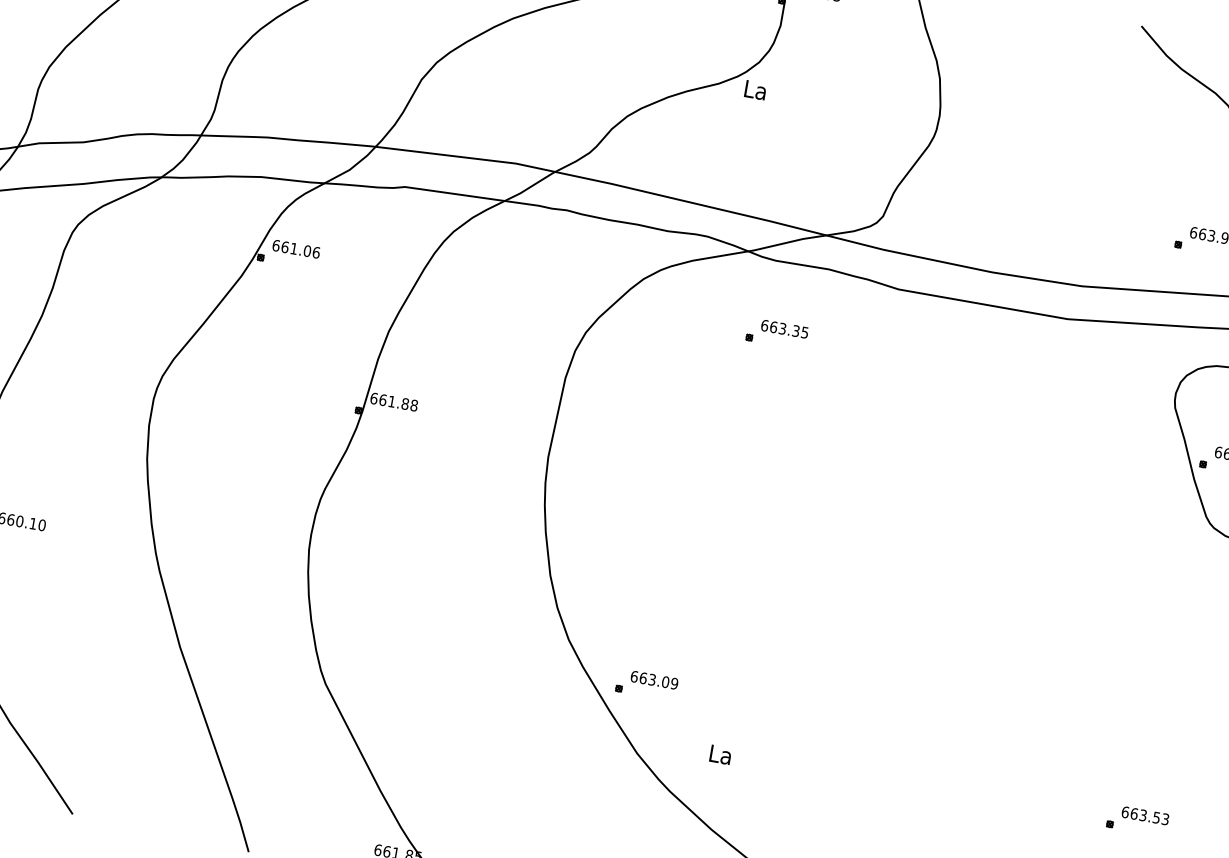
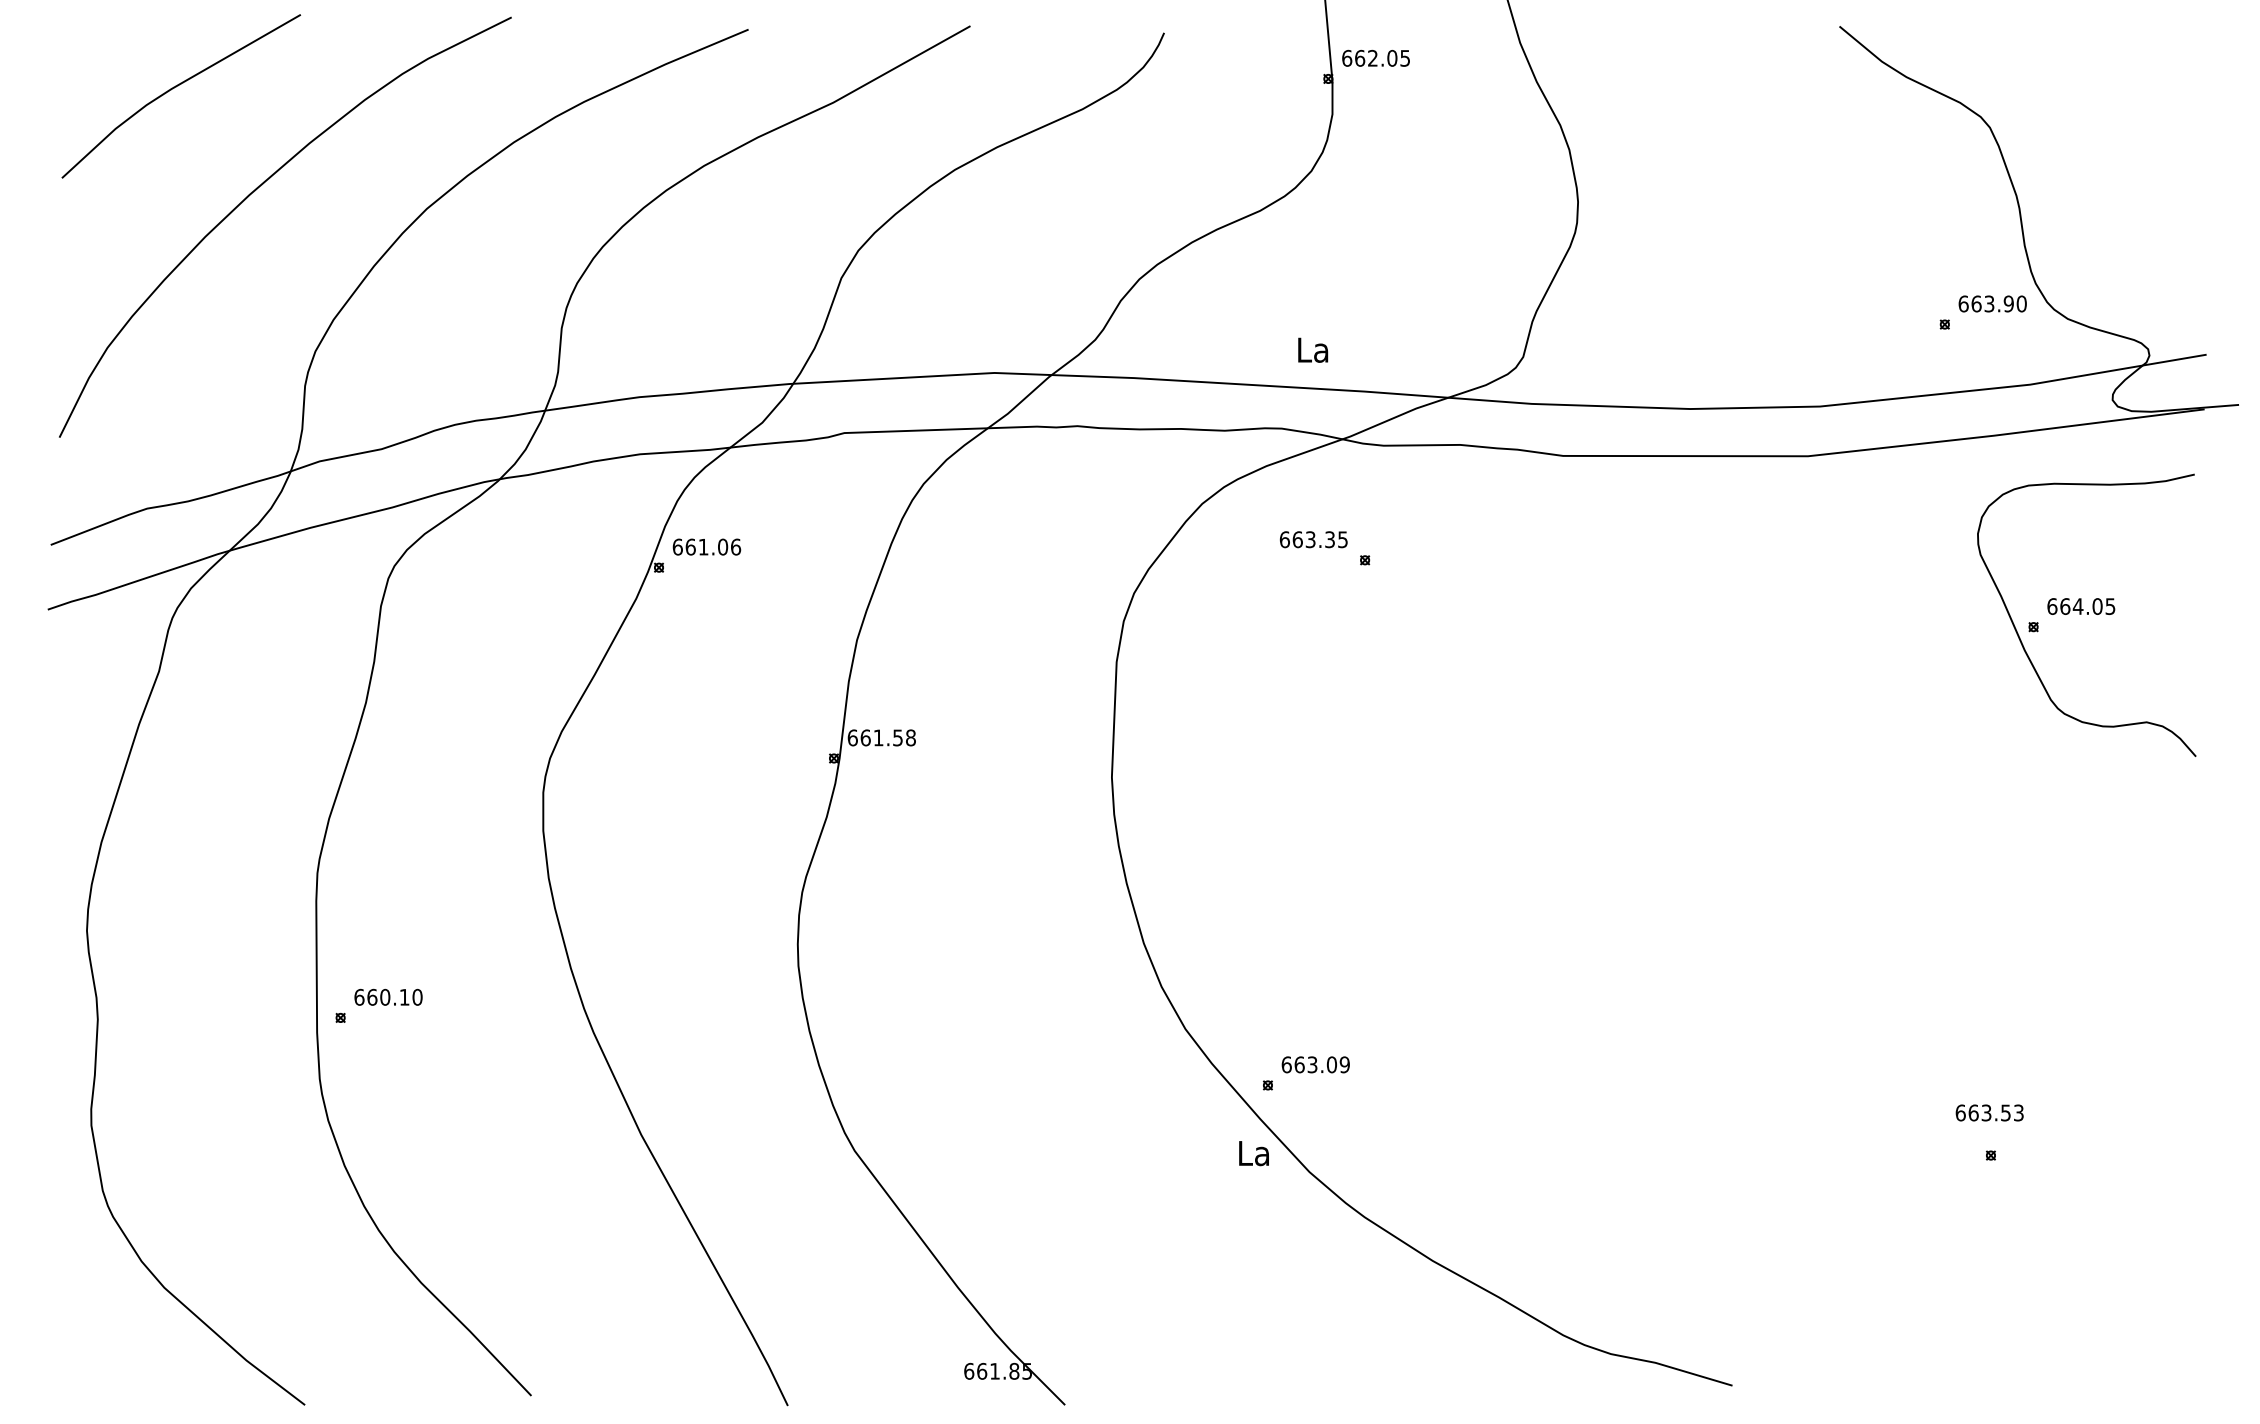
text: (755, 89) -> (1313, 349), moved
text: (784, 329) -> (1313, 539), moved
text: (405, 403) -> (898, 737), 661.88 -> 661.58
text: (720, 754) -> (1253, 1153), moved
text: (1145, 815) -> (1989, 1112), moved

